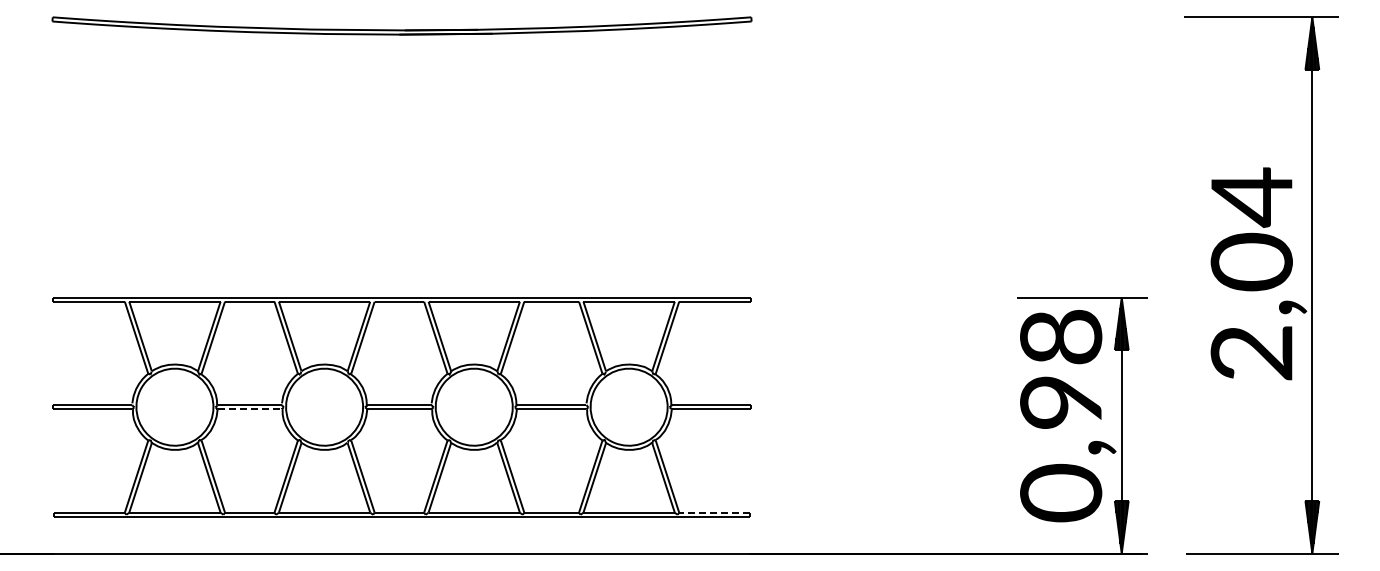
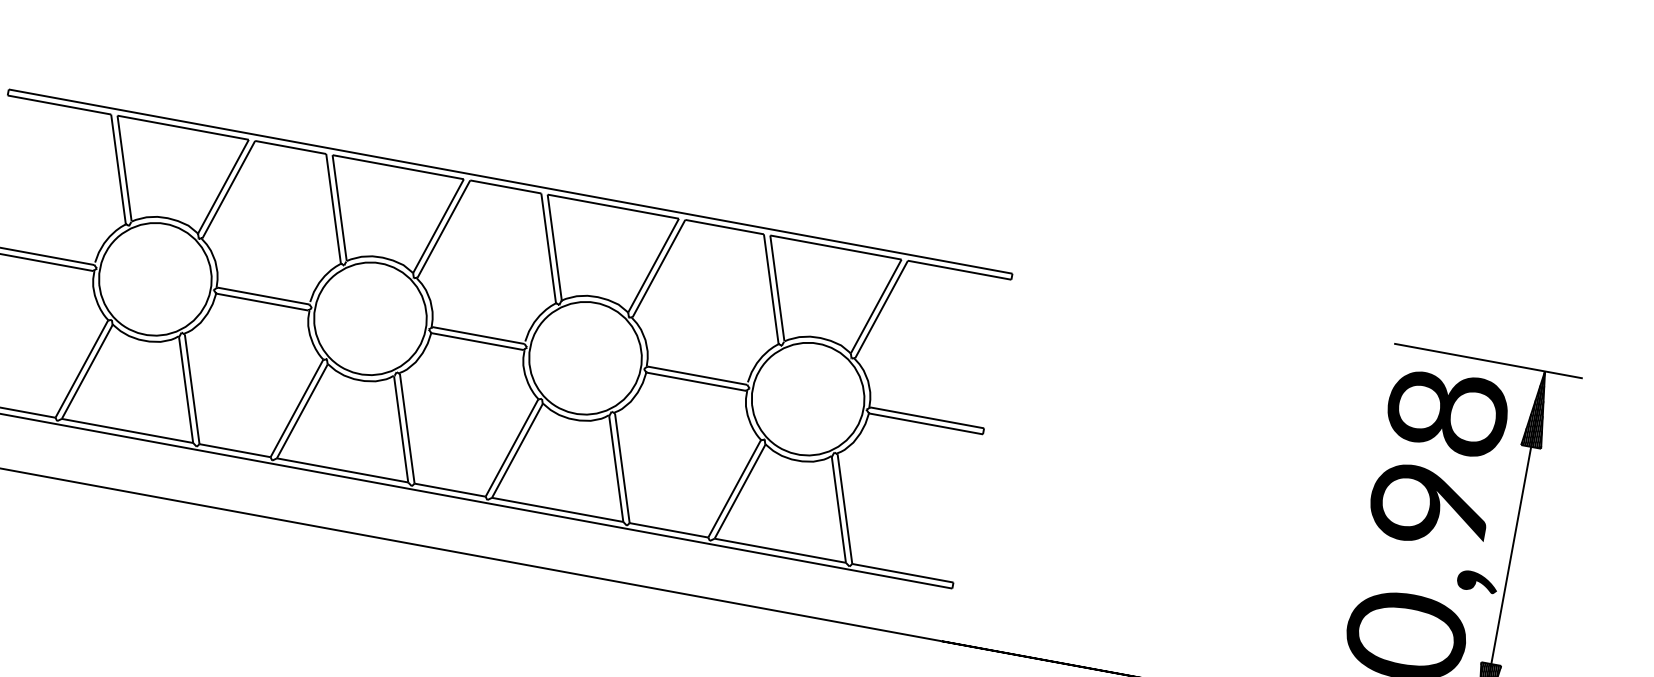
line: (250, 409) -> (263, 302), dashed -> solid
line: (713, 512) -> (901, 572), dashed -> solid

